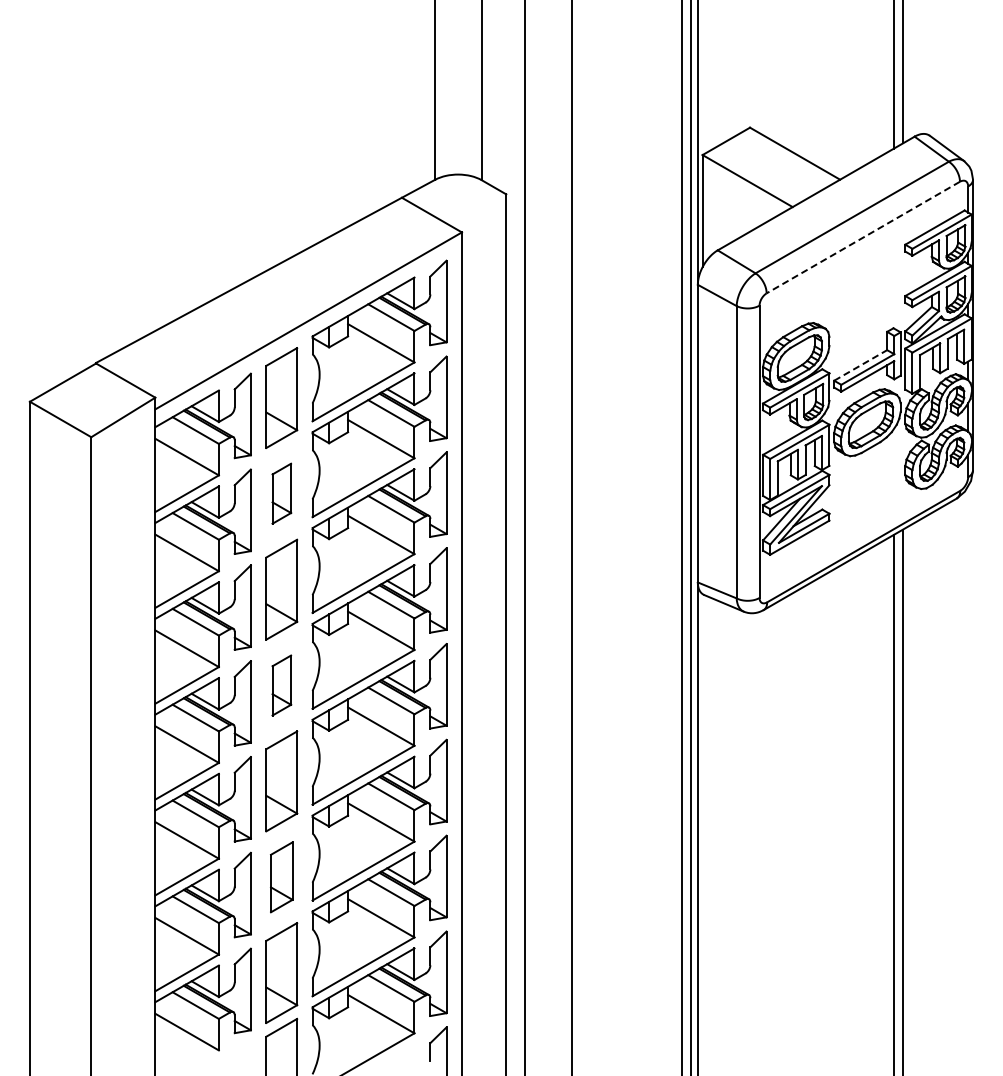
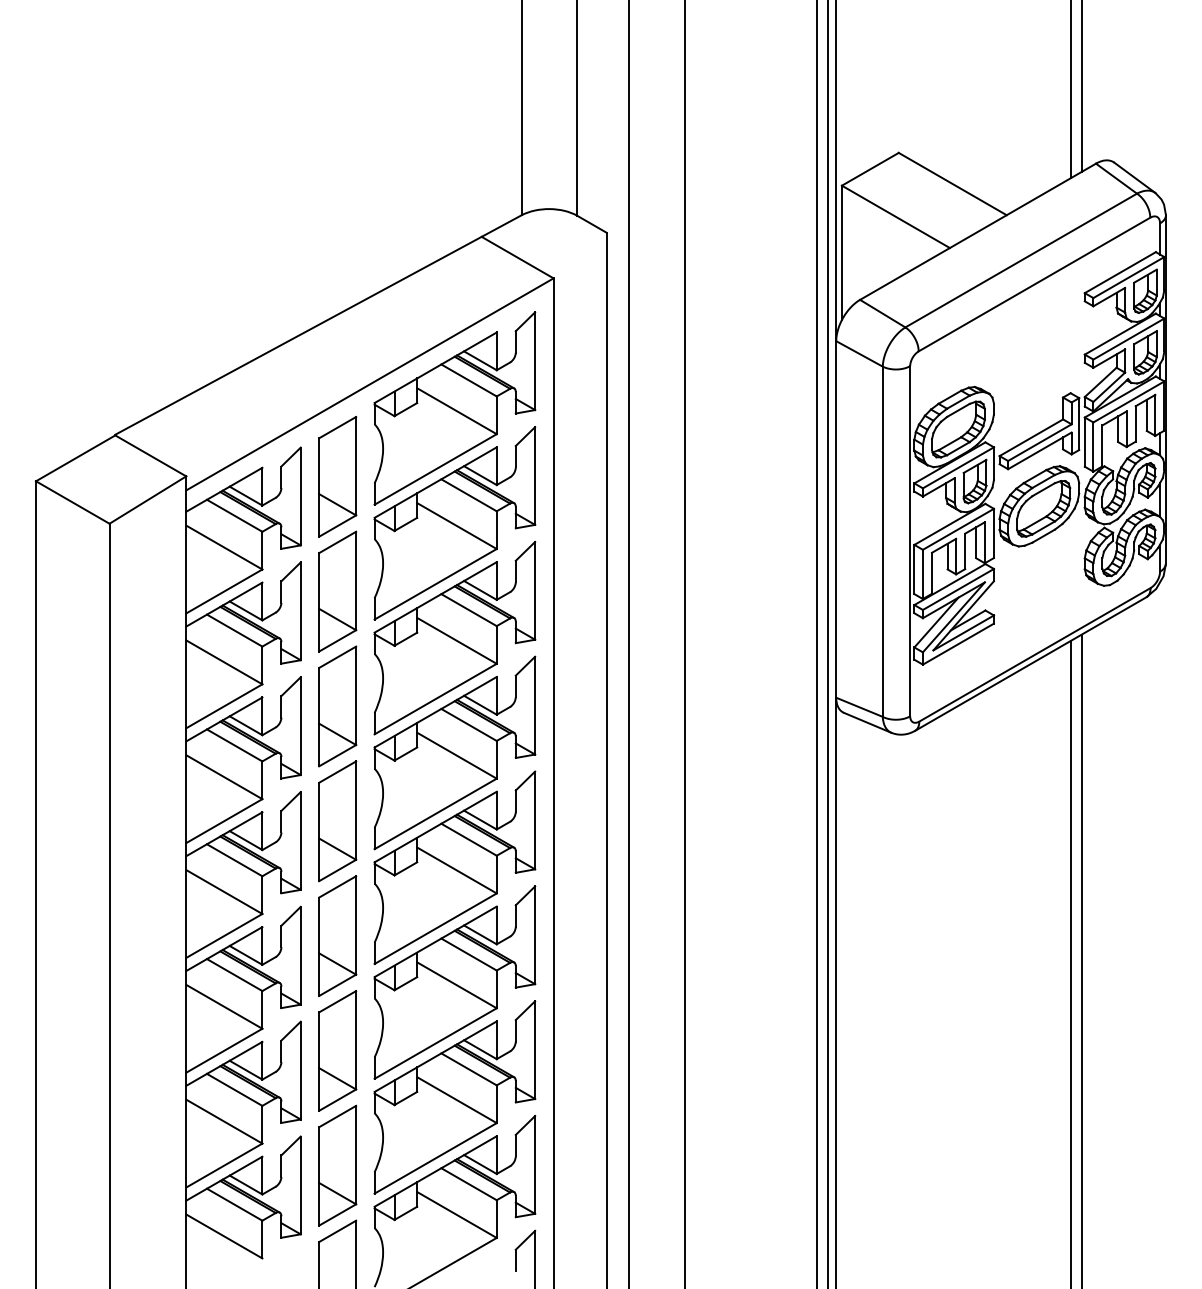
line: (863, 237) -> (1034, 284), dashed -> solid
line: (860, 365) -> (1031, 437), dashed -> solid
part: (281, 493) -> (337, 591), size x1.67
part: (281, 685) -> (337, 821), size x1.67
part: (281, 877) -> (337, 1051), size x1.43

